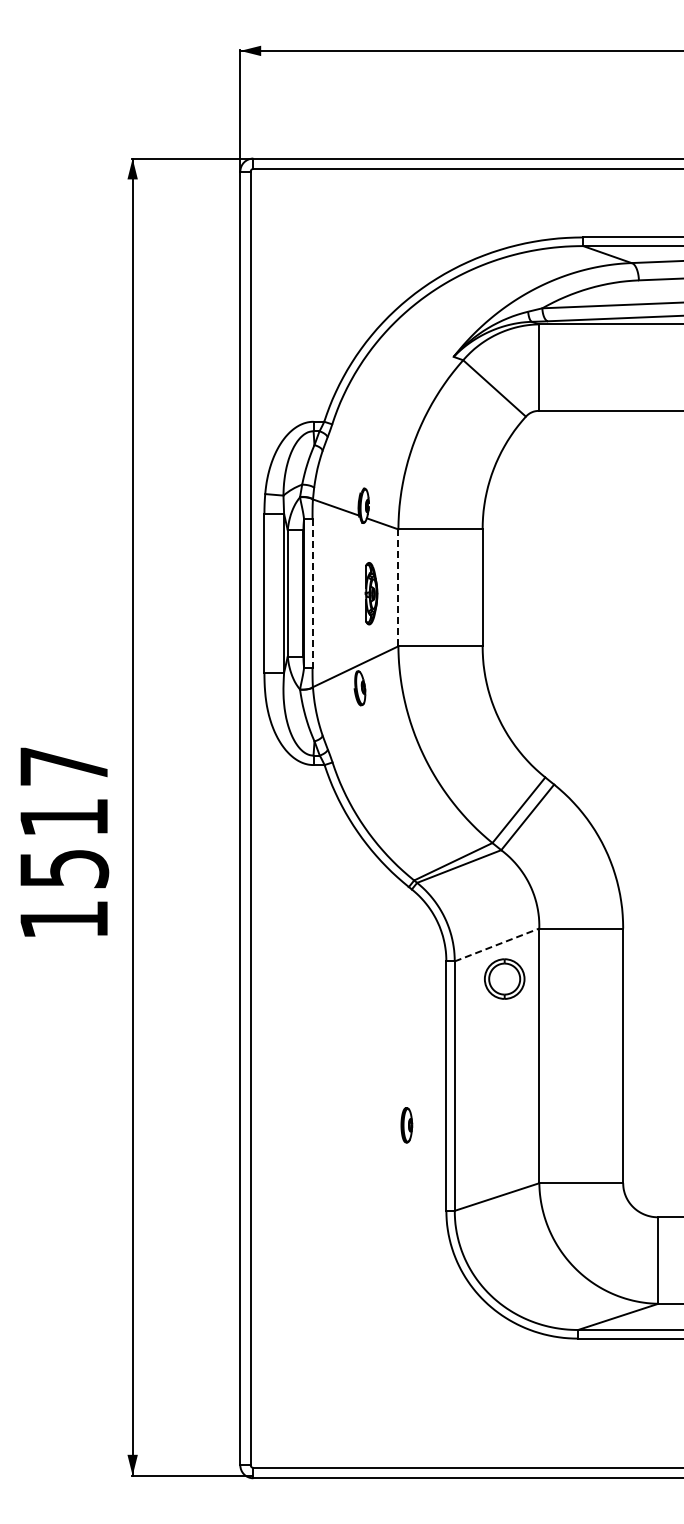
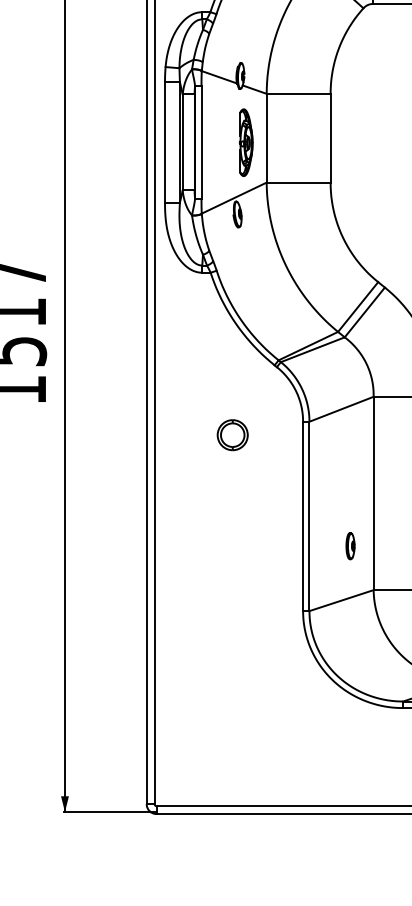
line: (398, 587) -> (266, 137), dashed -> solid
line: (312, 593) -> (201, 142), dashed -> solid
part: (371, 593) -> (246, 142), size x1.43
line: (497, 944) -> (341, 408), dashed -> solid
part: (504, 978) -> (232, 434), moved
part: (406, 1125) -> (350, 546), moved

